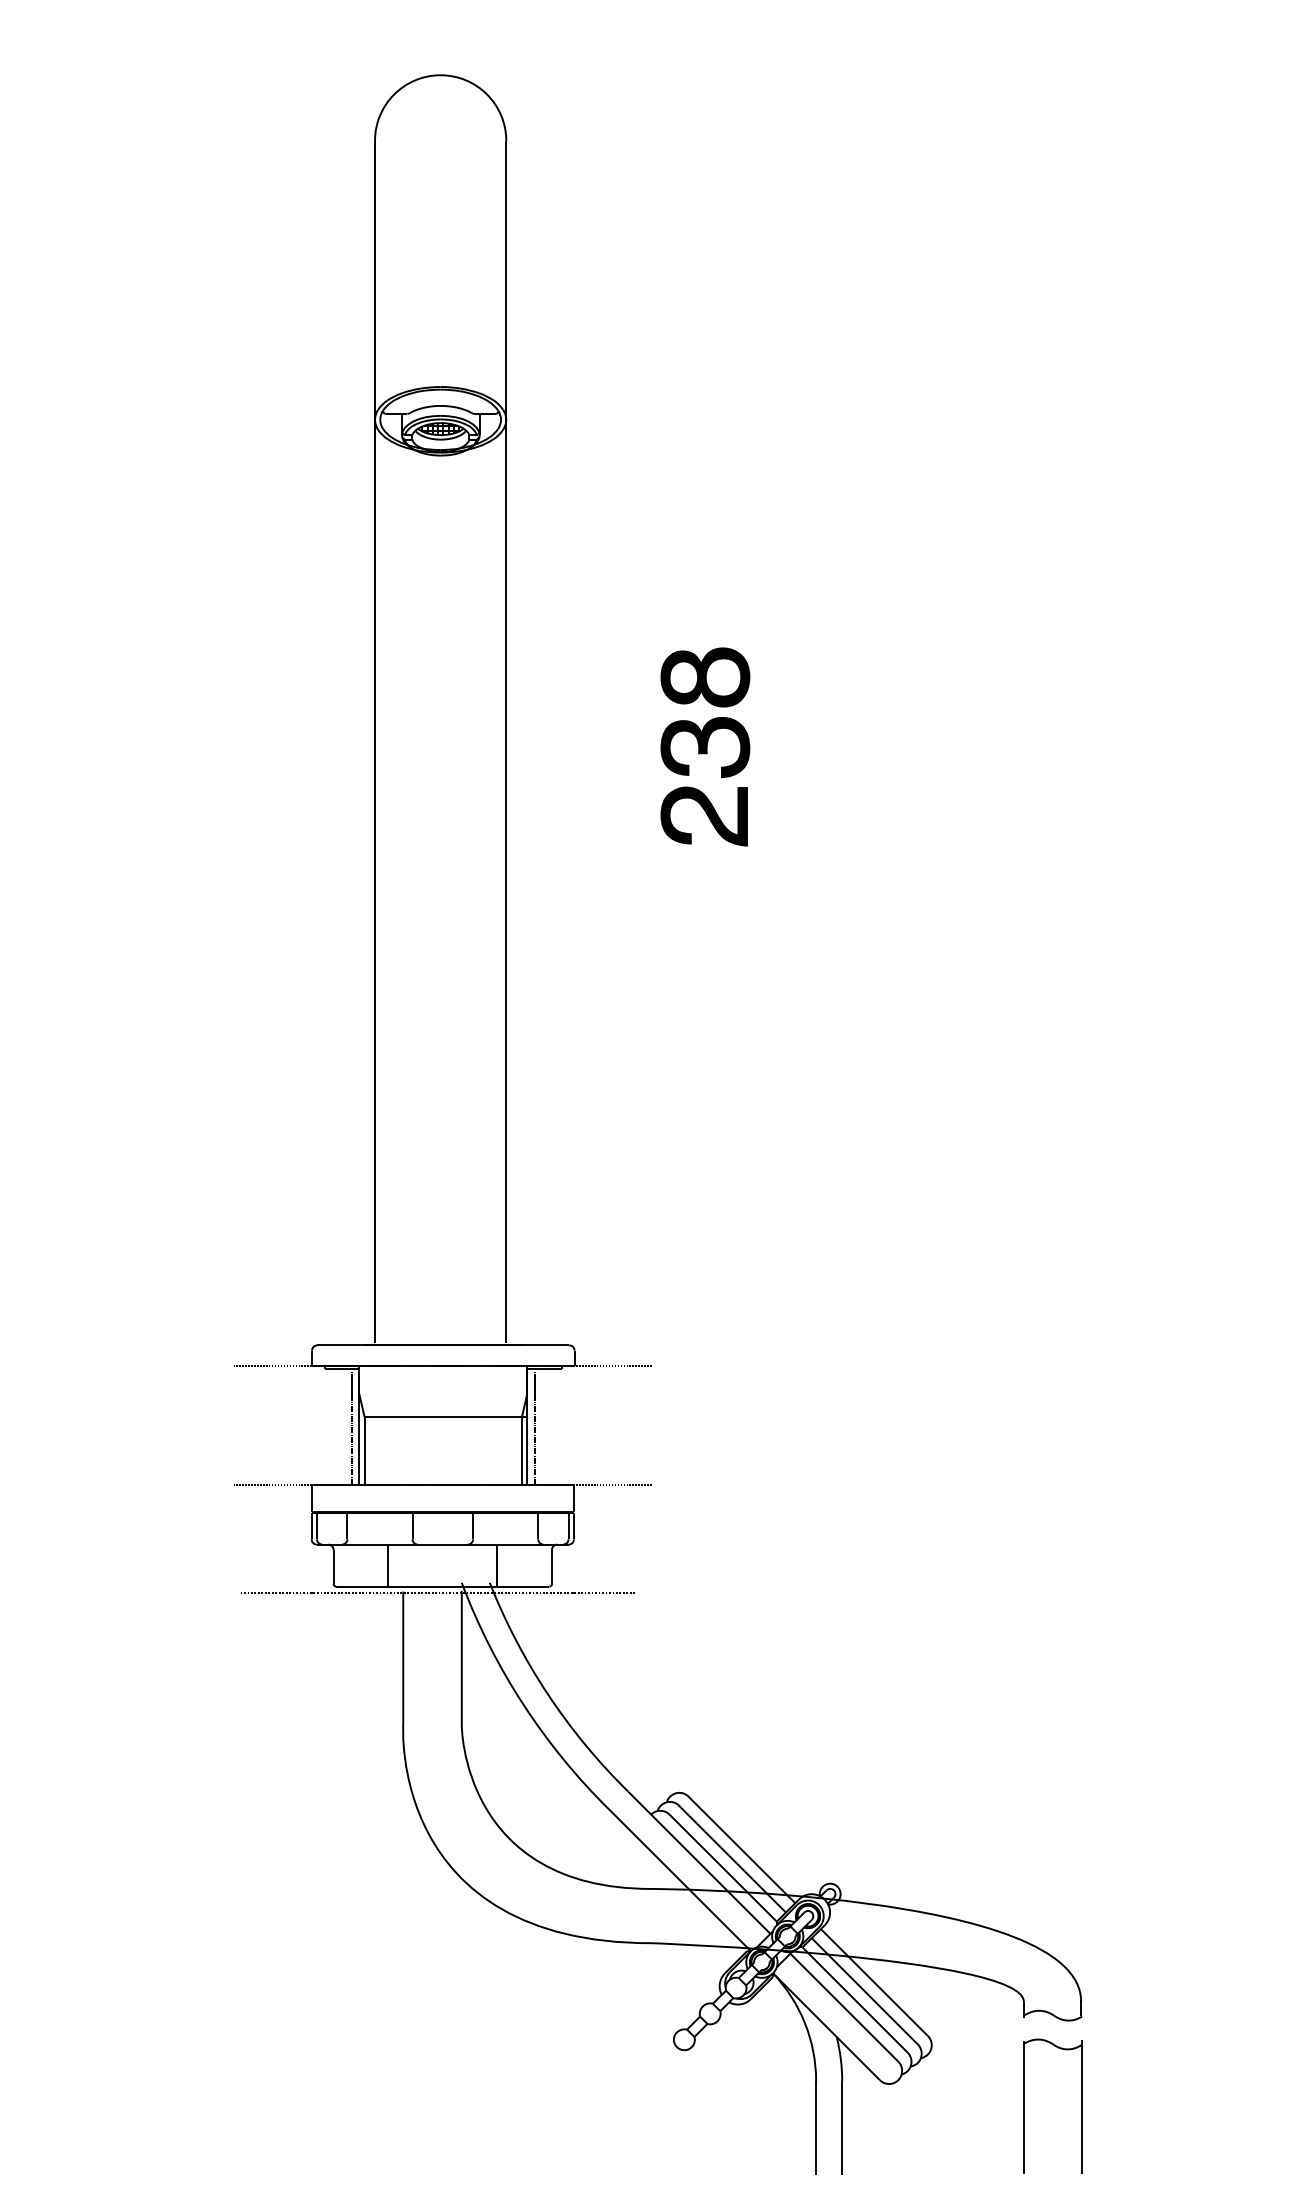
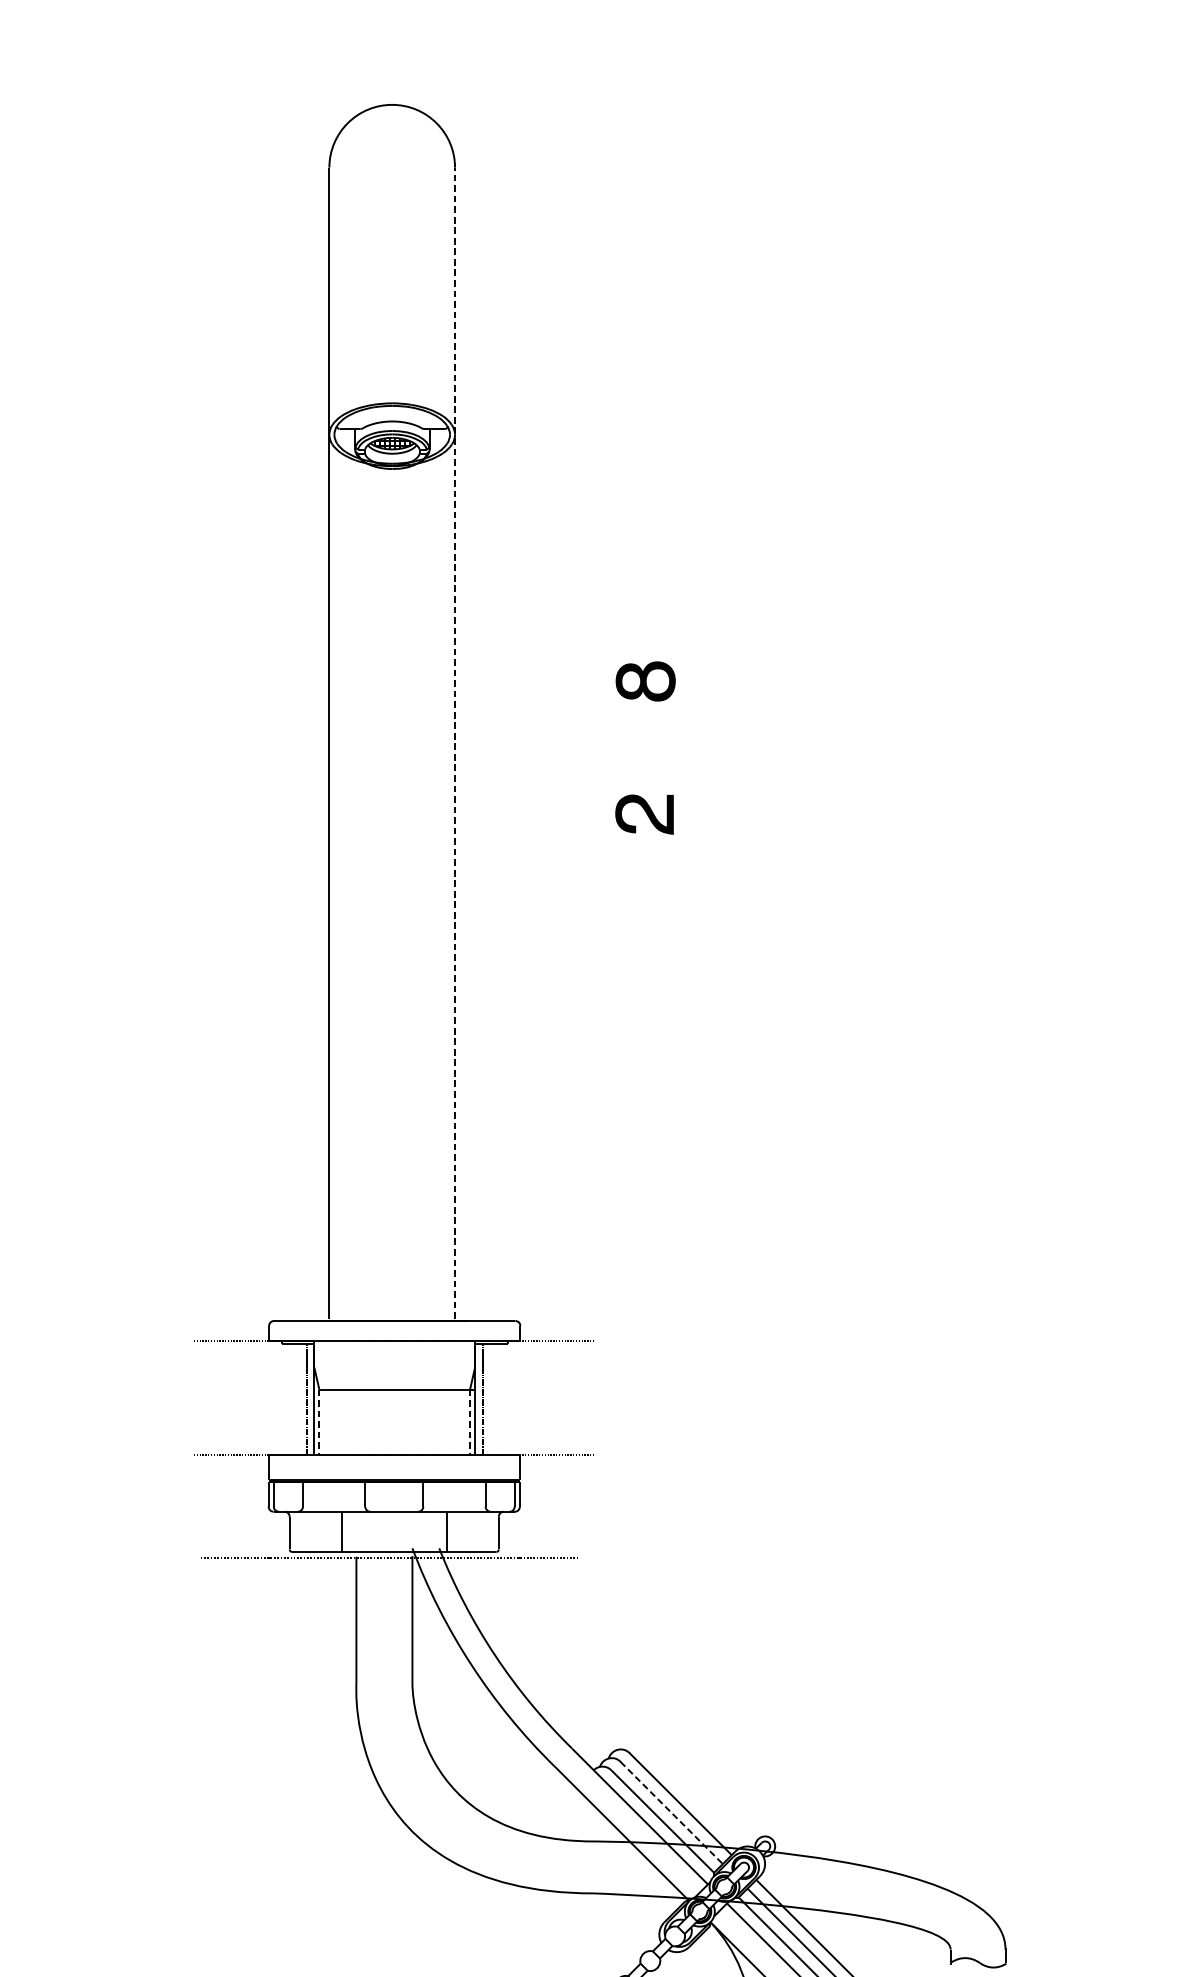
part: (705, 677) -> (645, 681), size x0.7
line: (506, 741) -> (455, 742), solid -> dashed
fill: (705, 747) -> (645, 748), removed
part: (703, 816) -> (643, 814), size x0.7
line: (364, 1451) -> (319, 1422), solid -> dashed
line: (521, 1451) -> (469, 1422), solid -> dashed
line: (732, 1859) -> (671, 1813), solid -> dashed

